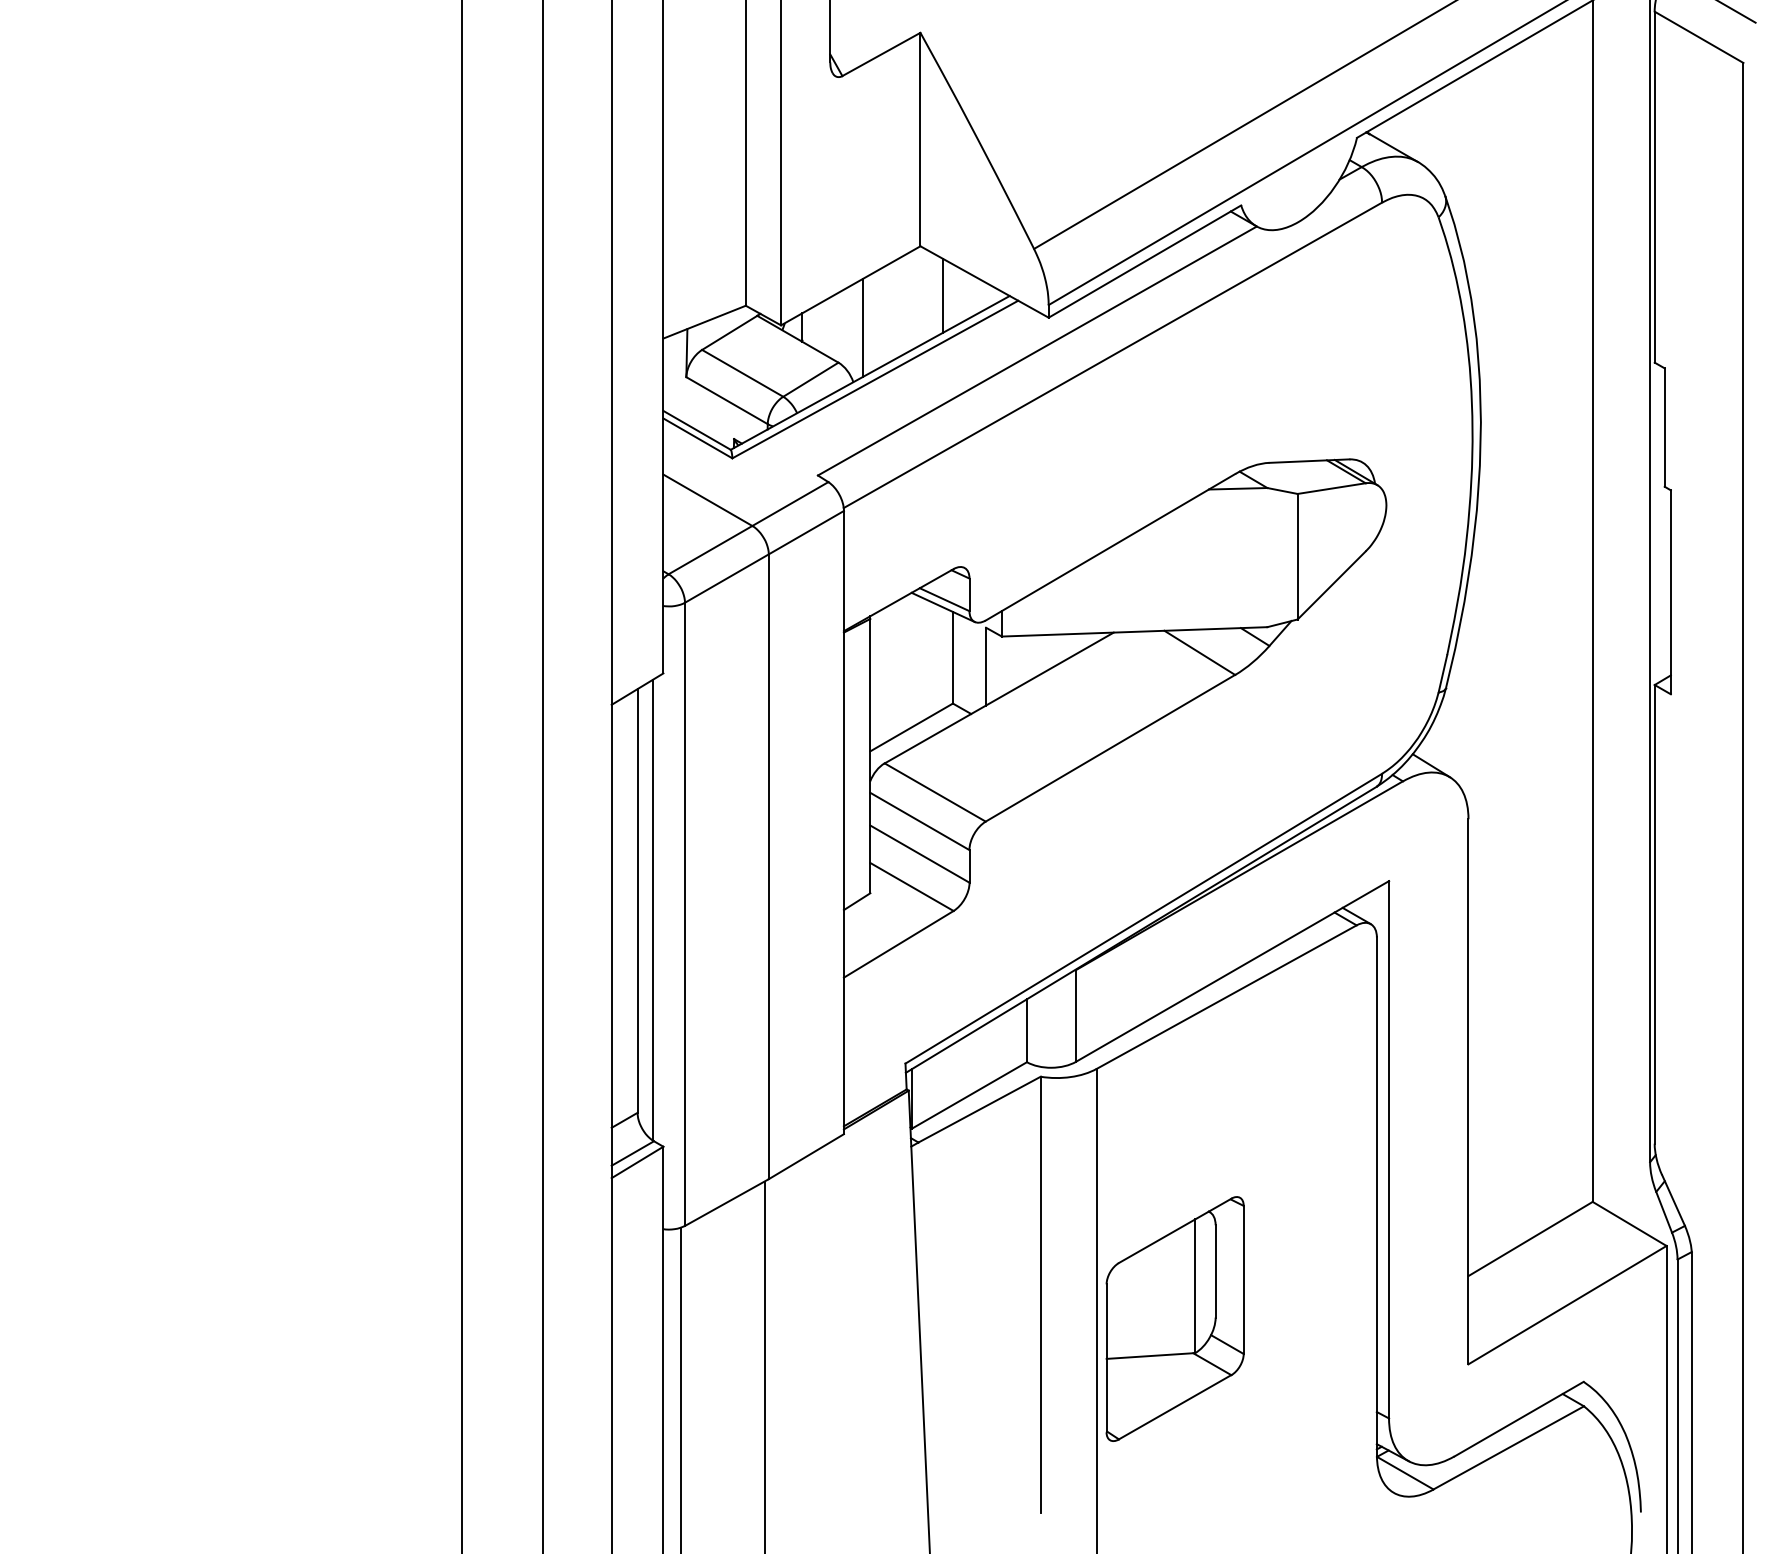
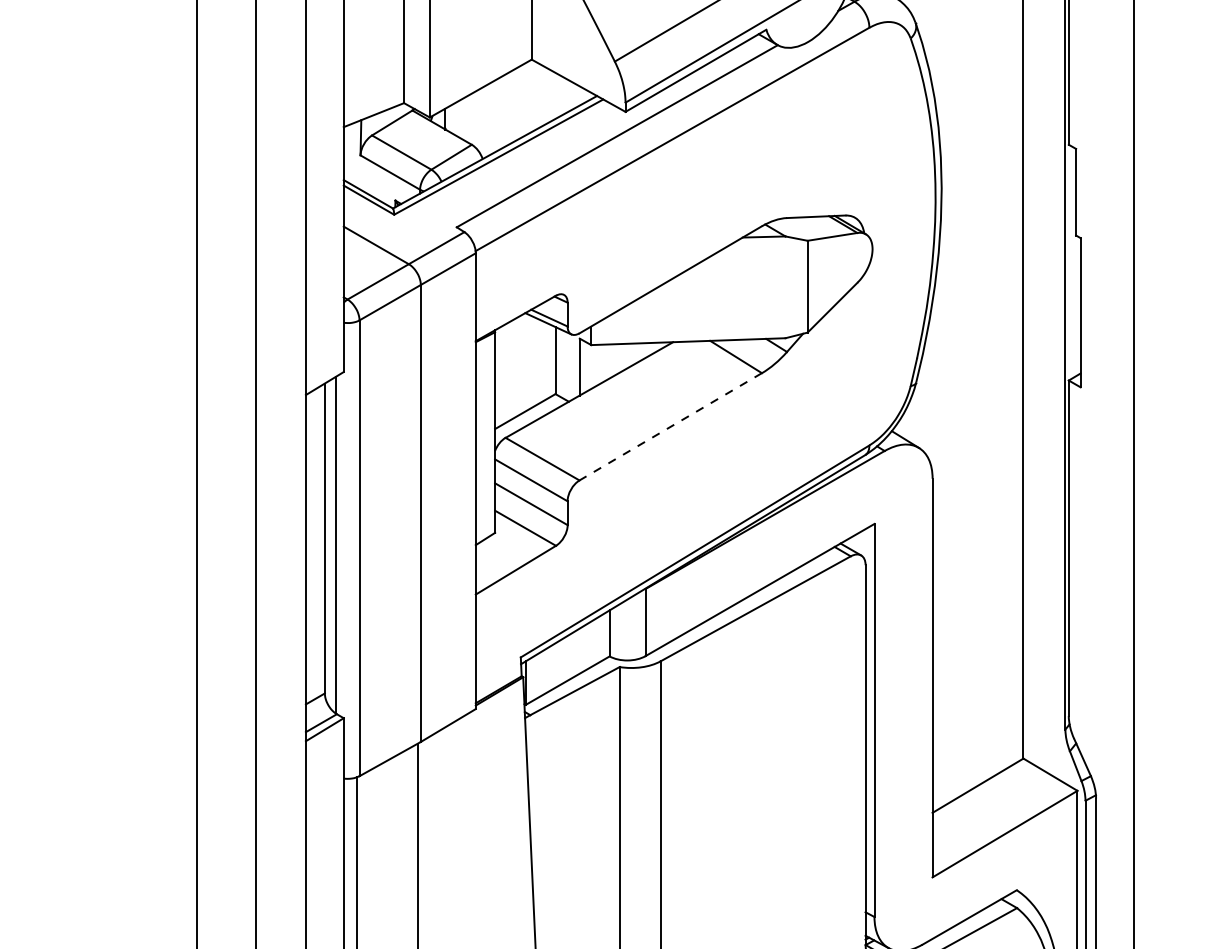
line: (943, 295) -> (548, 95), removed
line: (863, 327) -> (490, 119), removed
line: (1110, 748) -> (670, 426), solid -> dashed
part: (1174, 1318) -> (717, 843), removed

